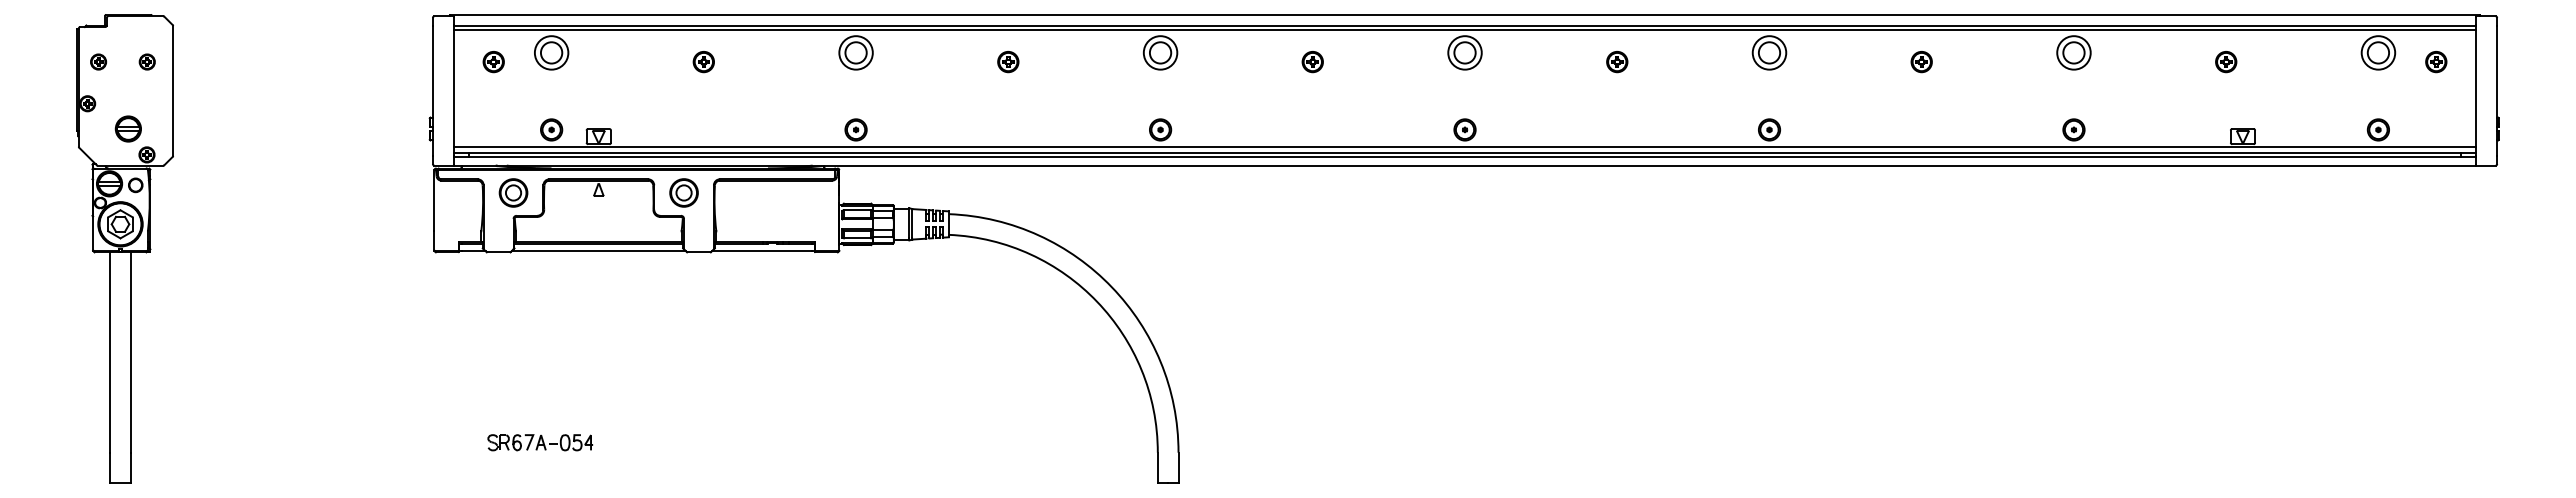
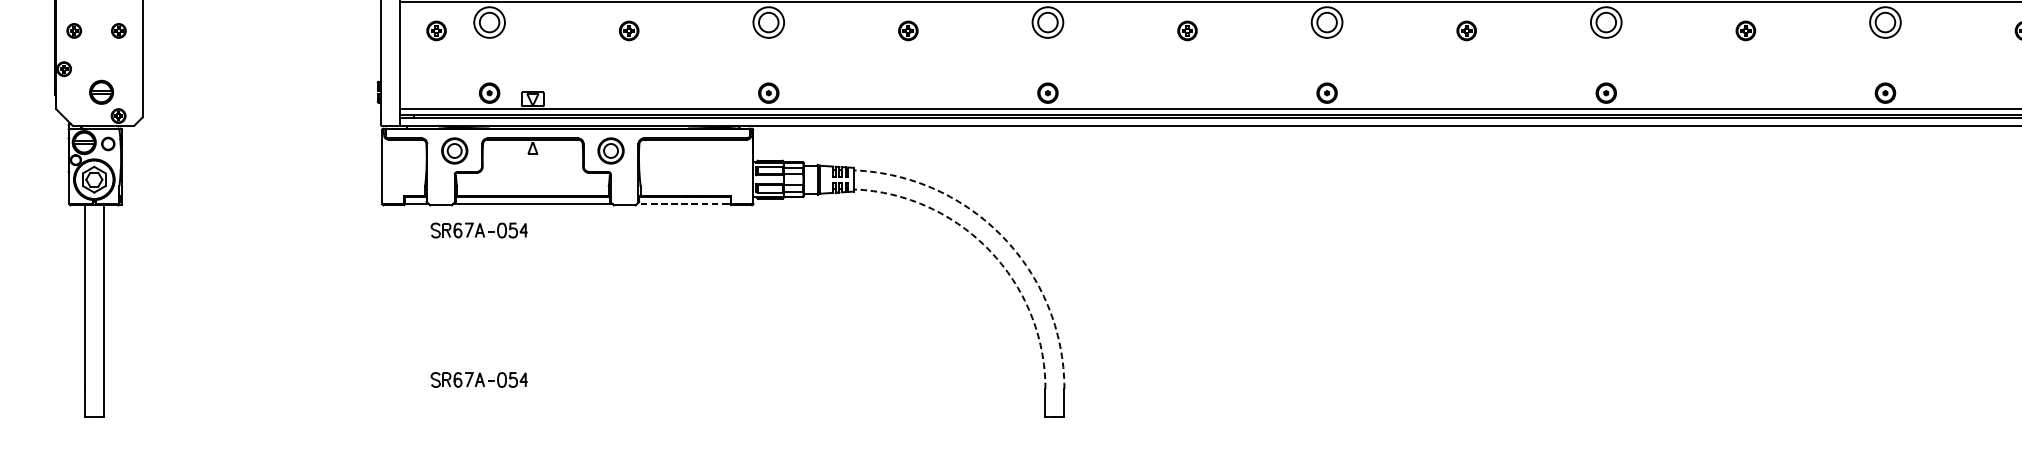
line: (761, 251) -> (682, 204), solid -> dashed
part: (540, 279) -> (479, 230), added
arc: (1111, 287) -> (1002, 237), solid -> dashed
arc: (1097, 301) -> (990, 250), solid -> dashed

